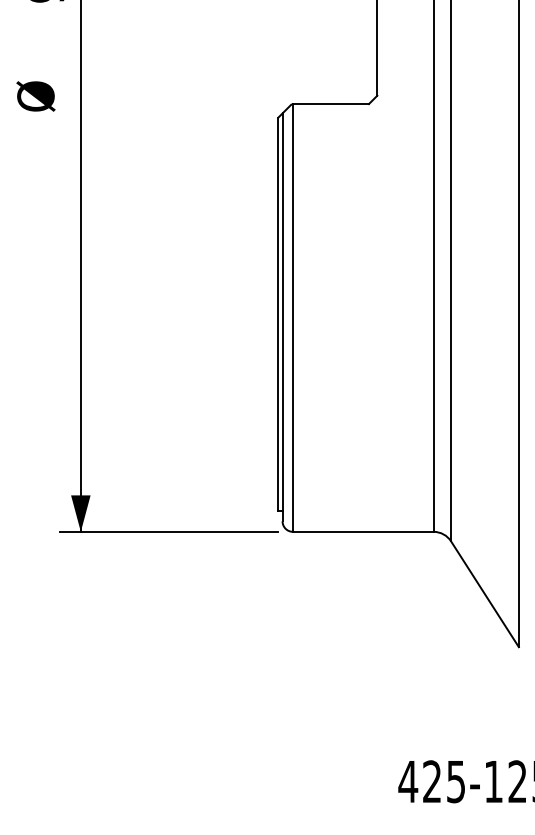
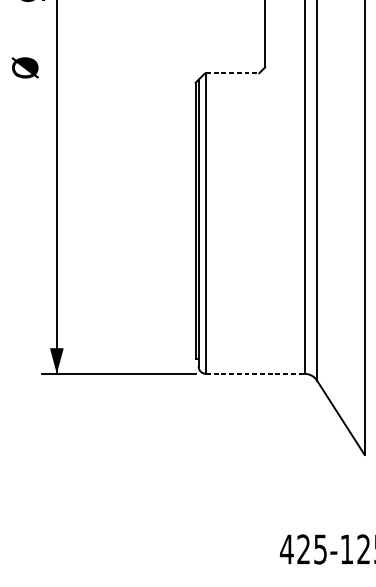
line: (331, 104) -> (232, 73), solid -> dashed
line: (363, 531) -> (255, 373), solid -> dashed

